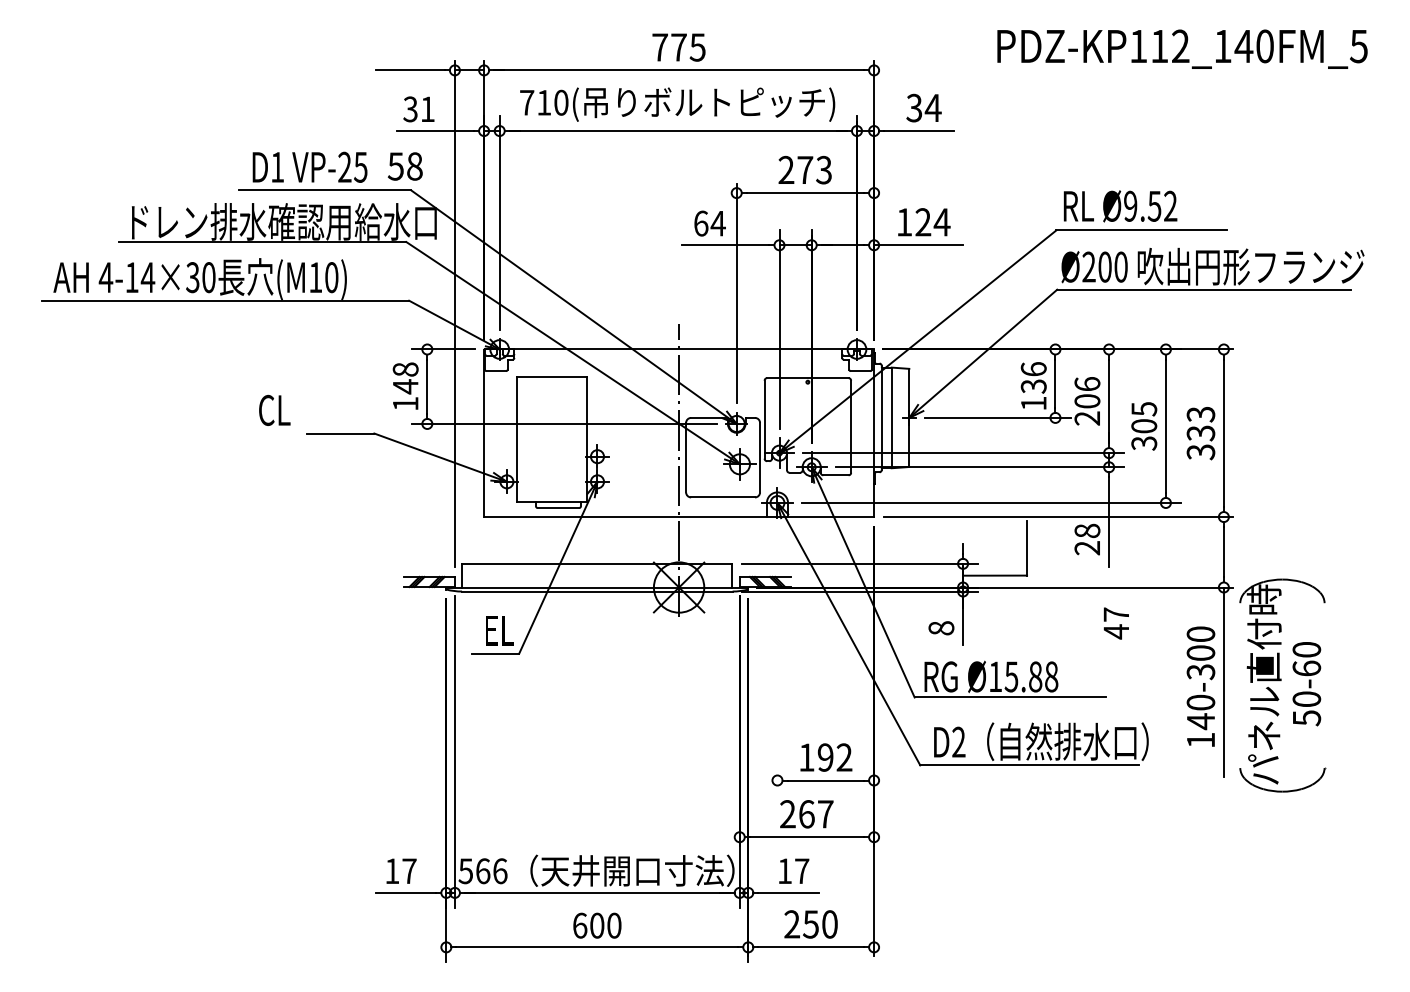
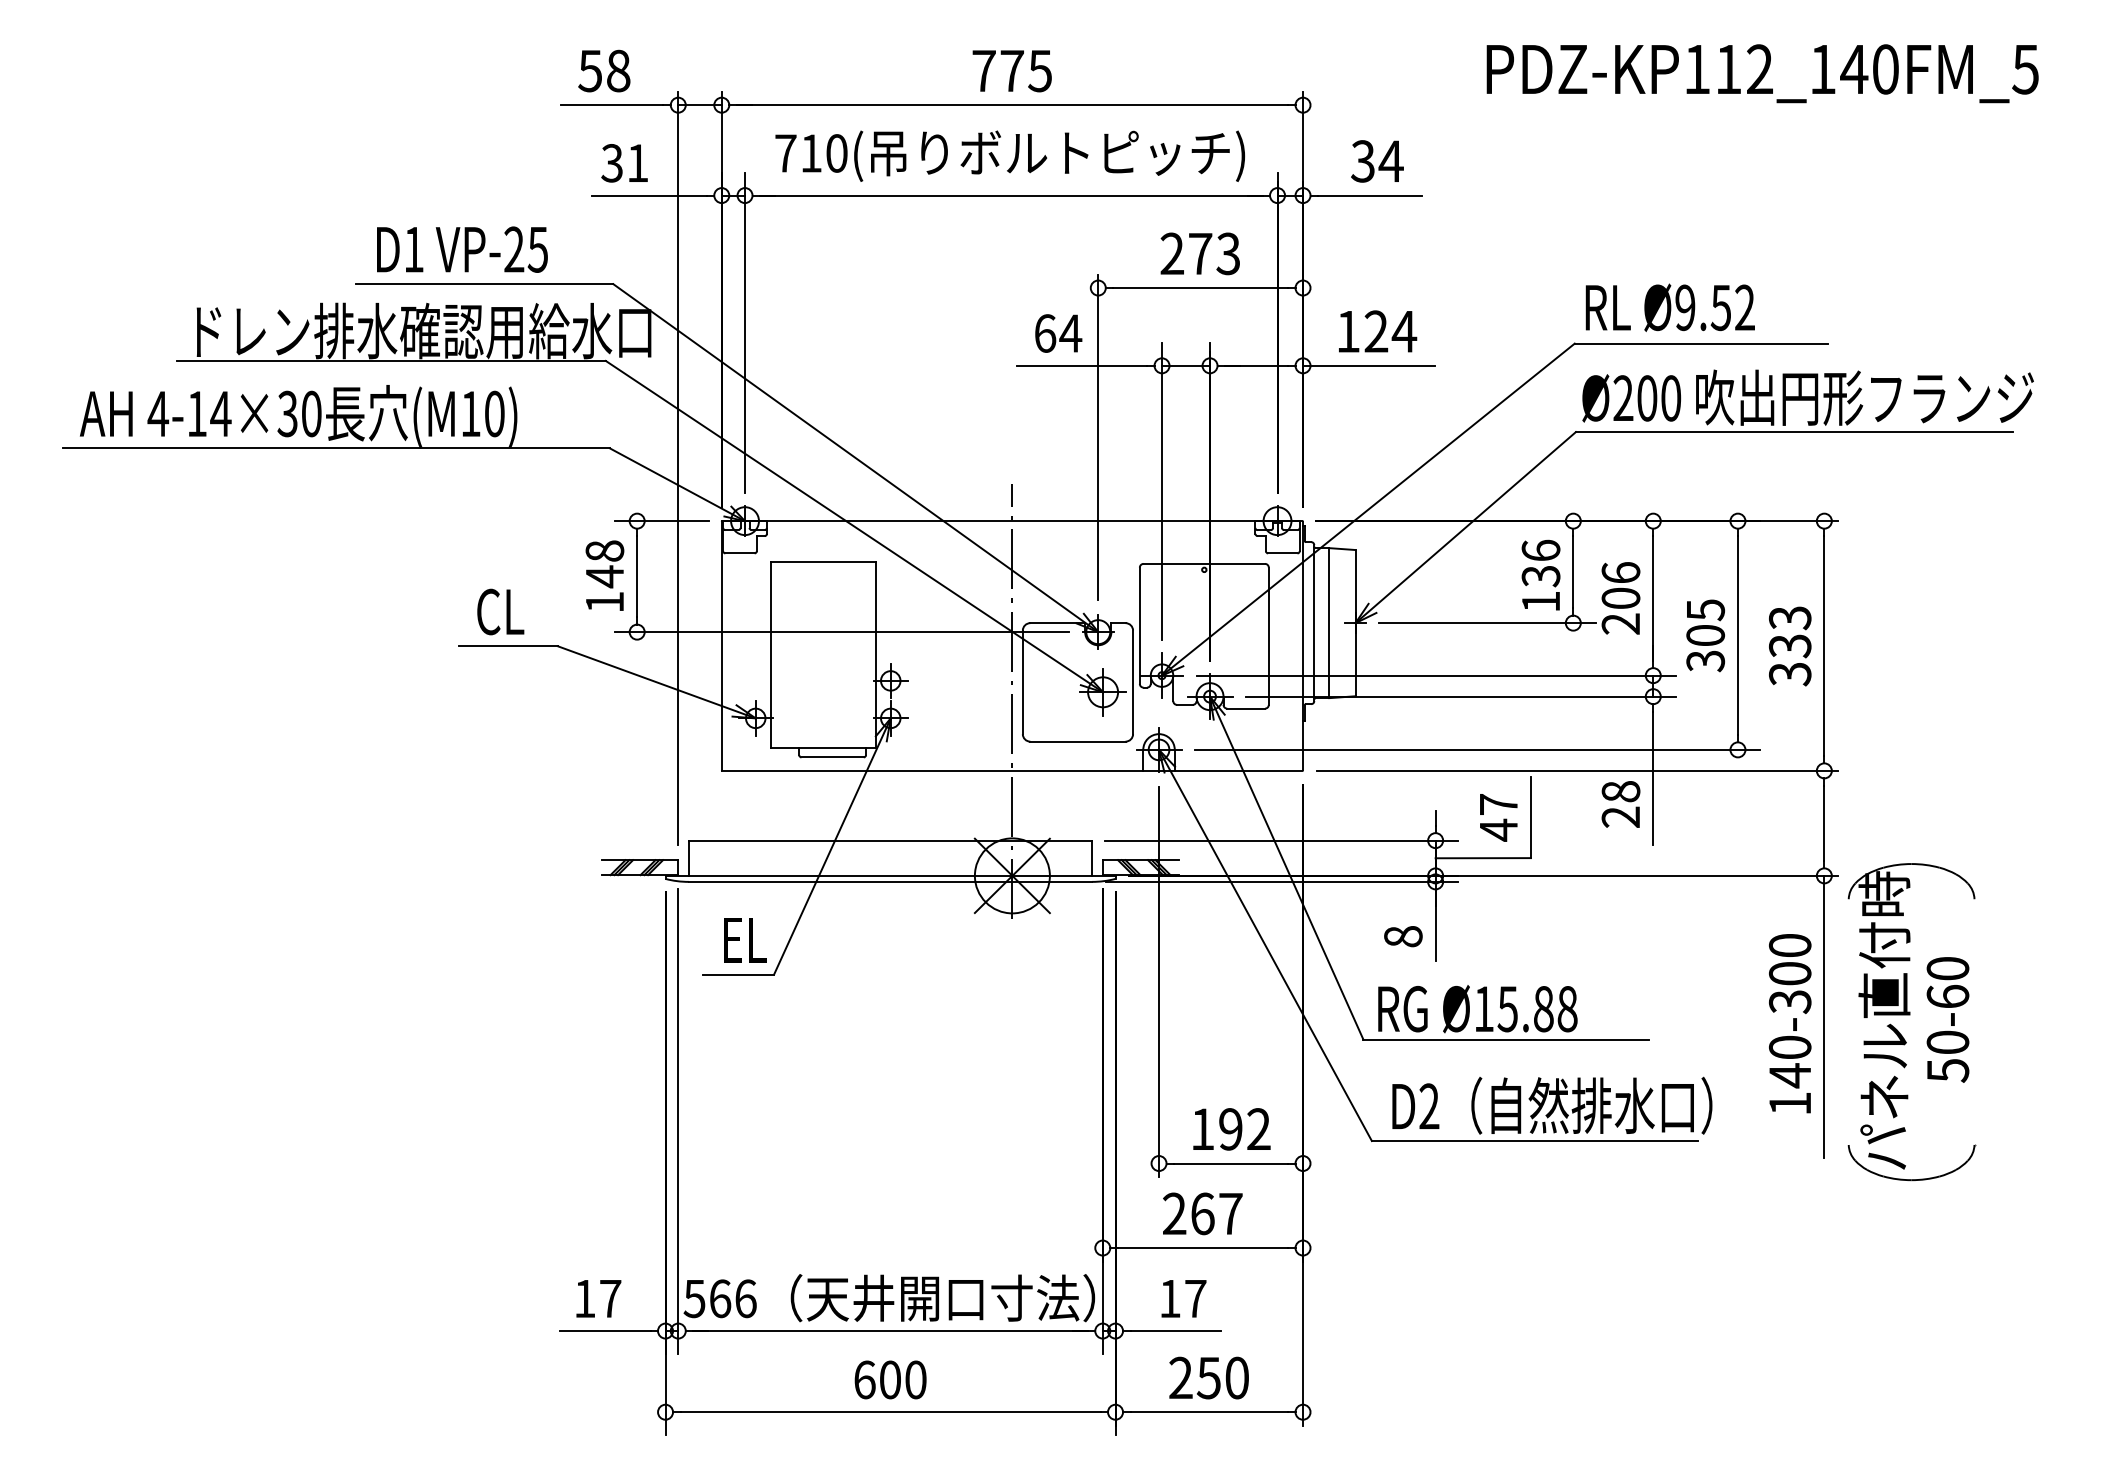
text: (404, 166) -> (603, 71), moved
text: (274, 409) -> (500, 610), moved
text: (1115, 623) -> (1497, 817), moved
line: (777, 658) -> (1159, 981), added

